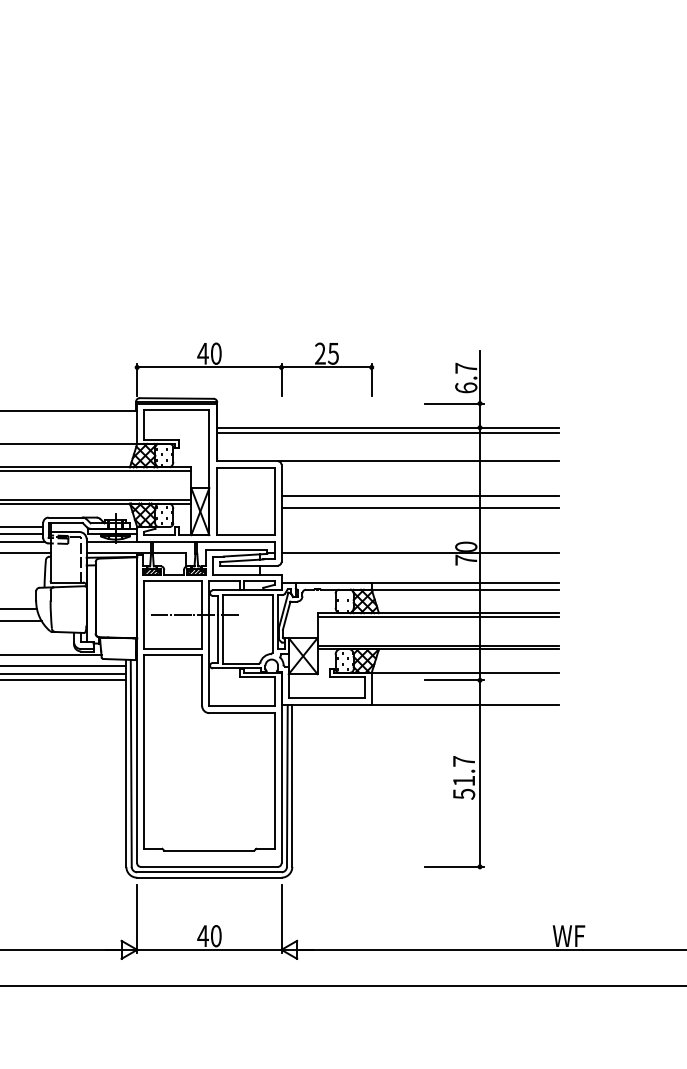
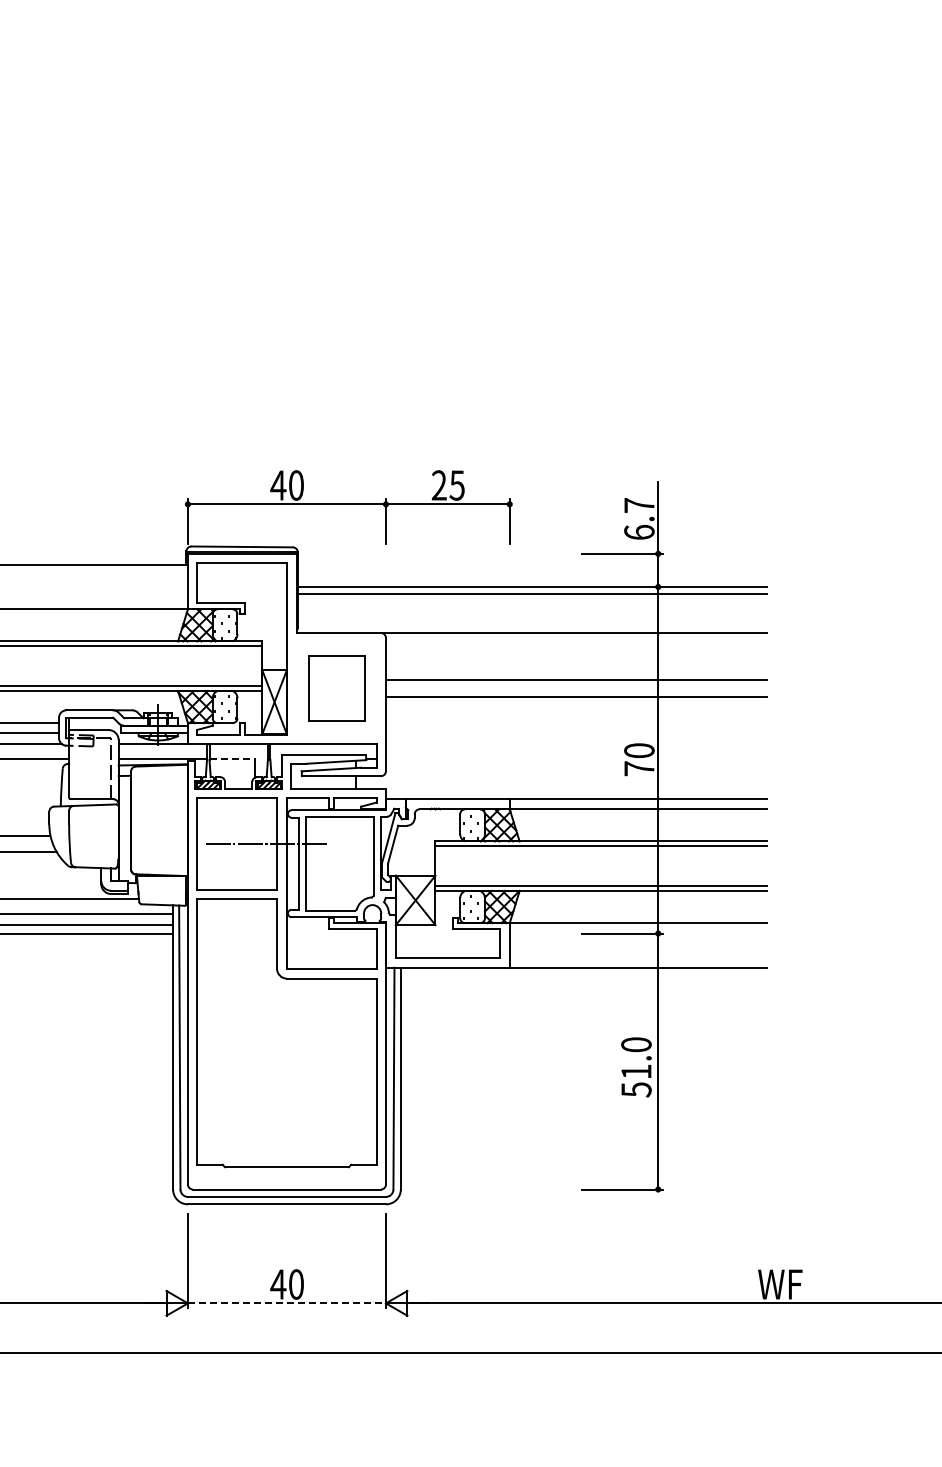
part: (245, 501) -> (336, 688), size x0.7
line: (169, 552) -> (232, 758), solid -> dashed
line: (420, 552) -> (576, 758), removed
text: (464, 761) -> (636, 1044), 51.7 -> 51.0
line: (209, 949) -> (287, 1303), solid -> dashed

